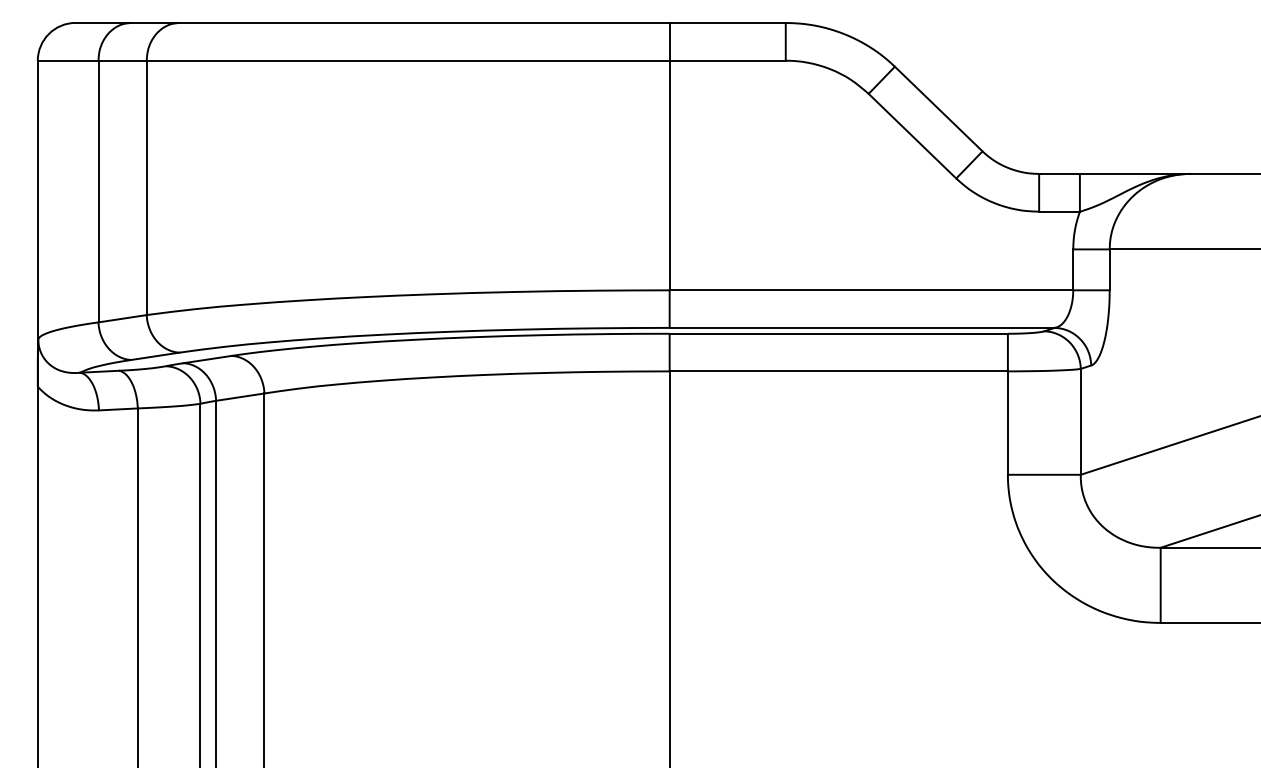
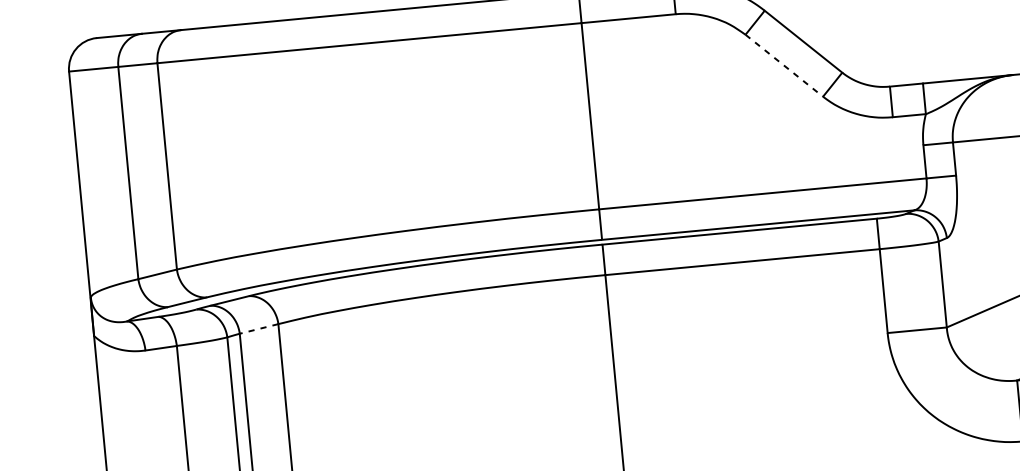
line: (912, 136) -> (784, 65), solid -> dashed
line: (239, 397) -> (258, 329), solid -> dashed

